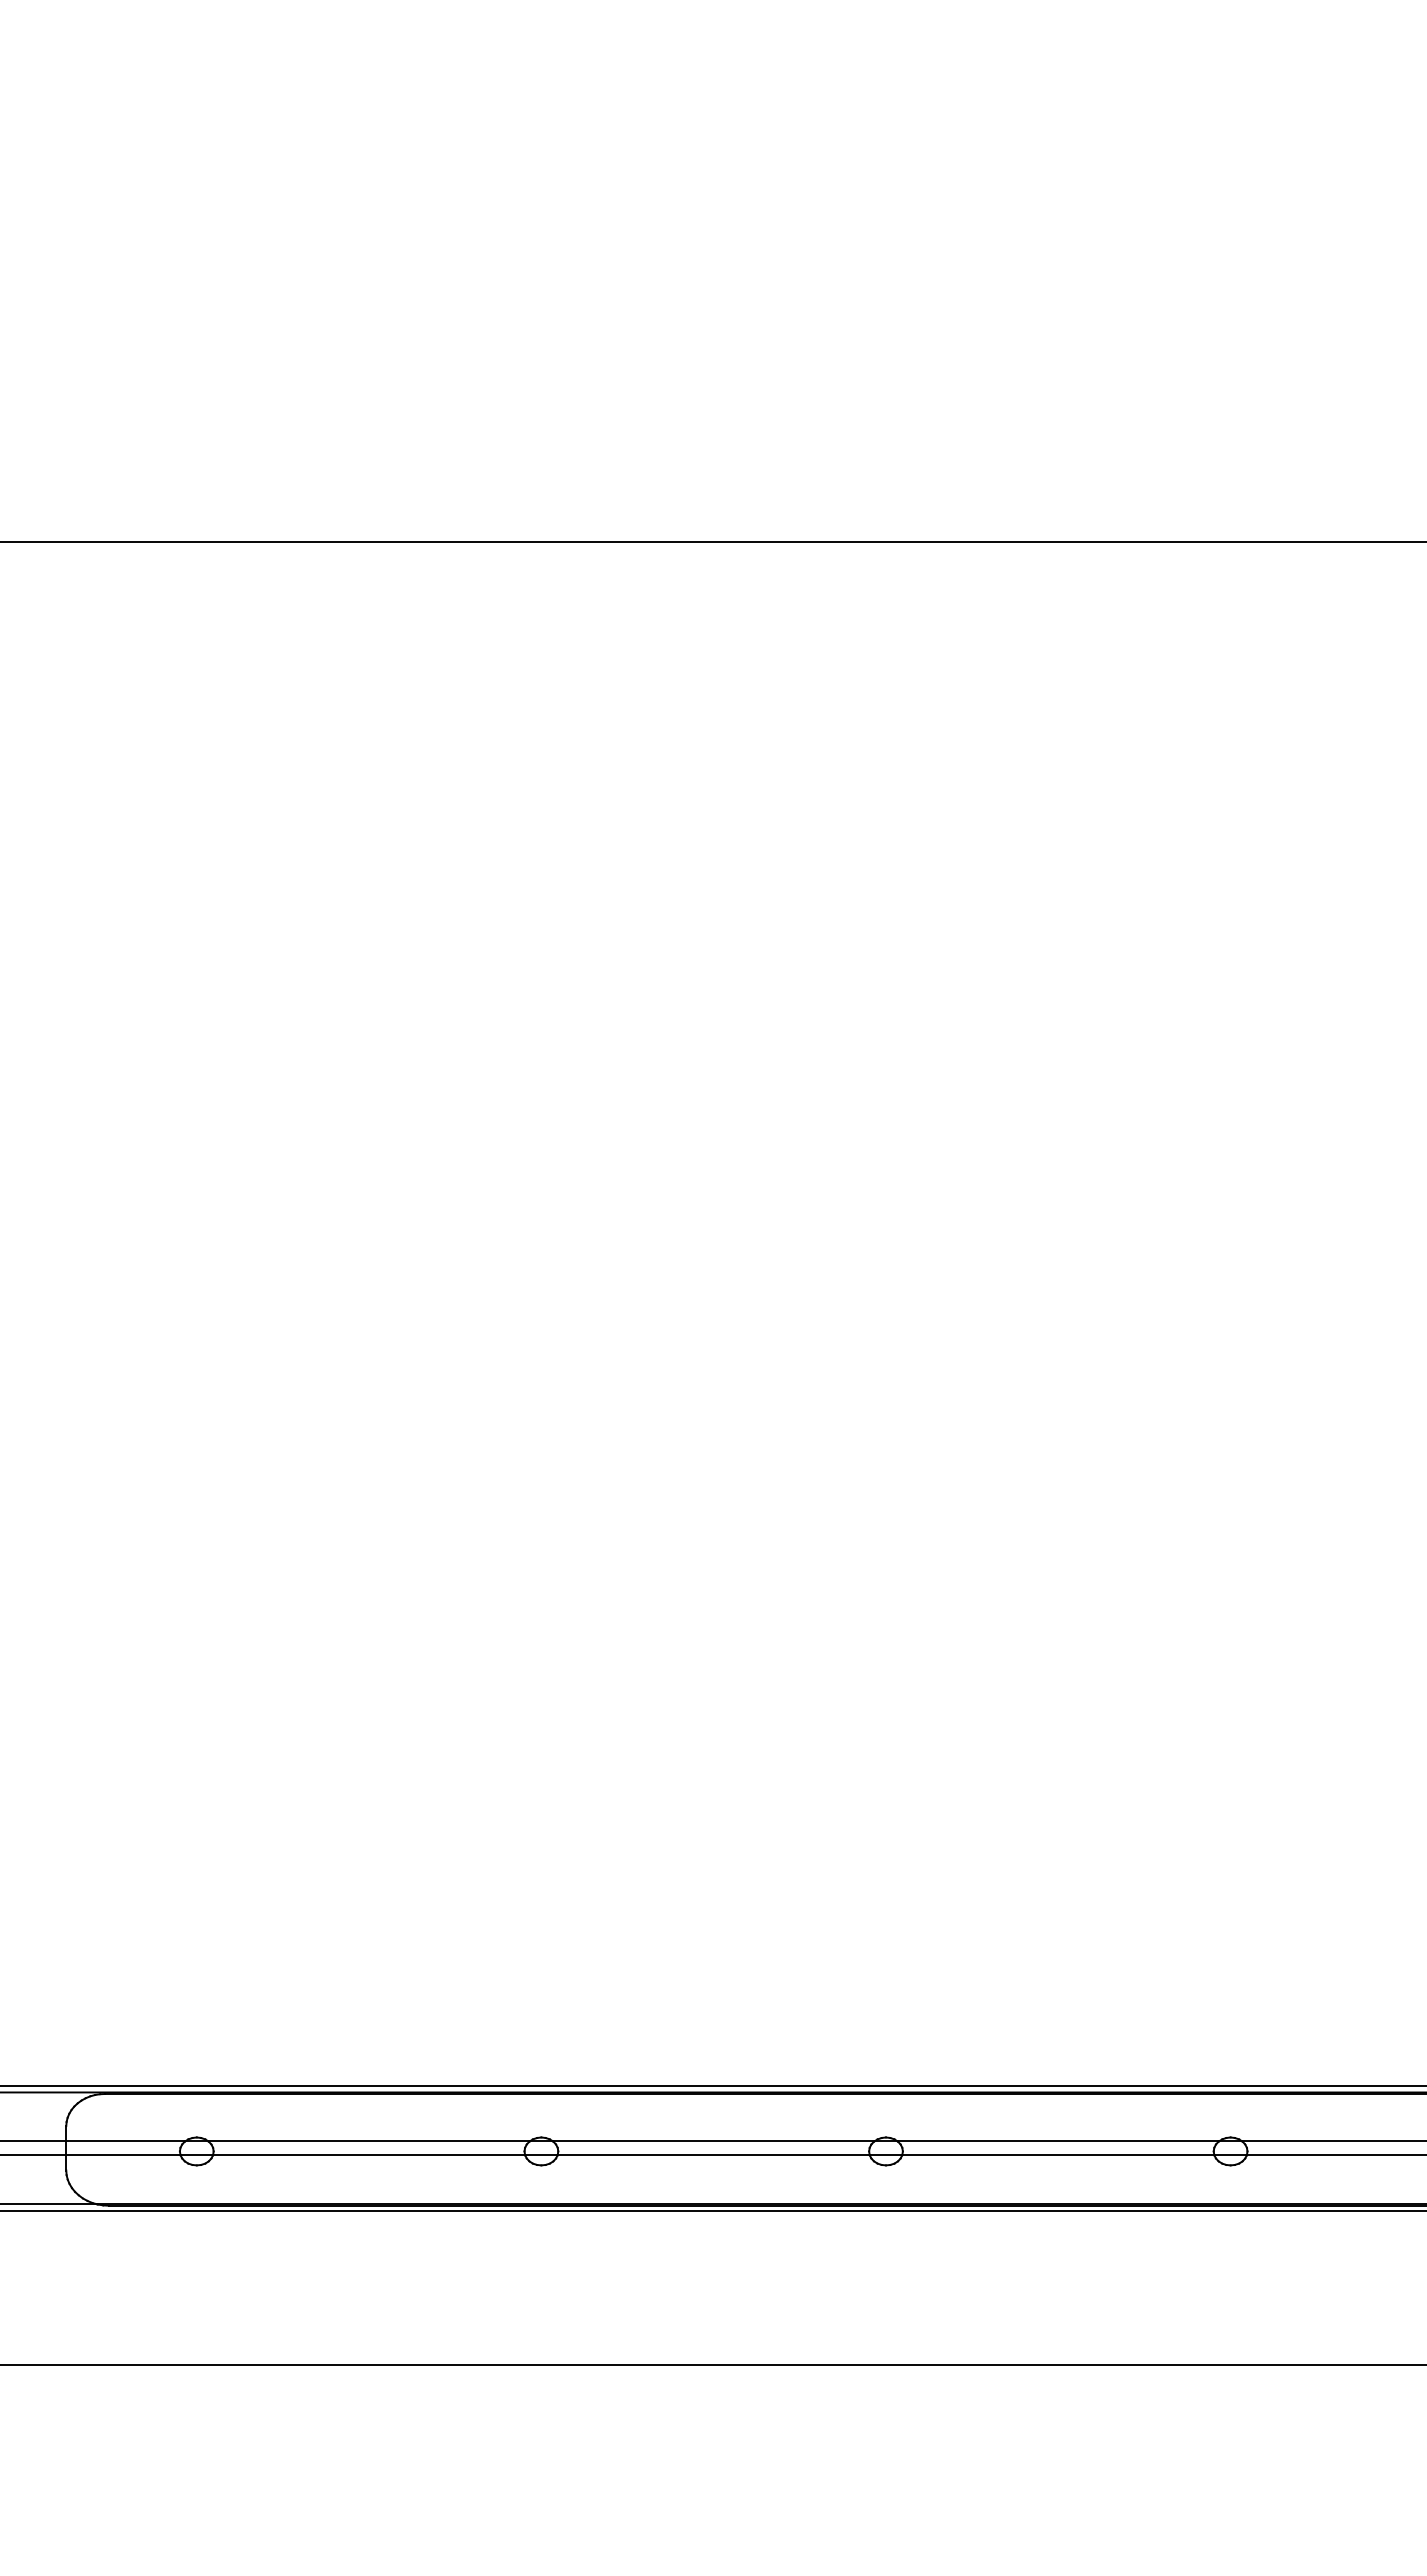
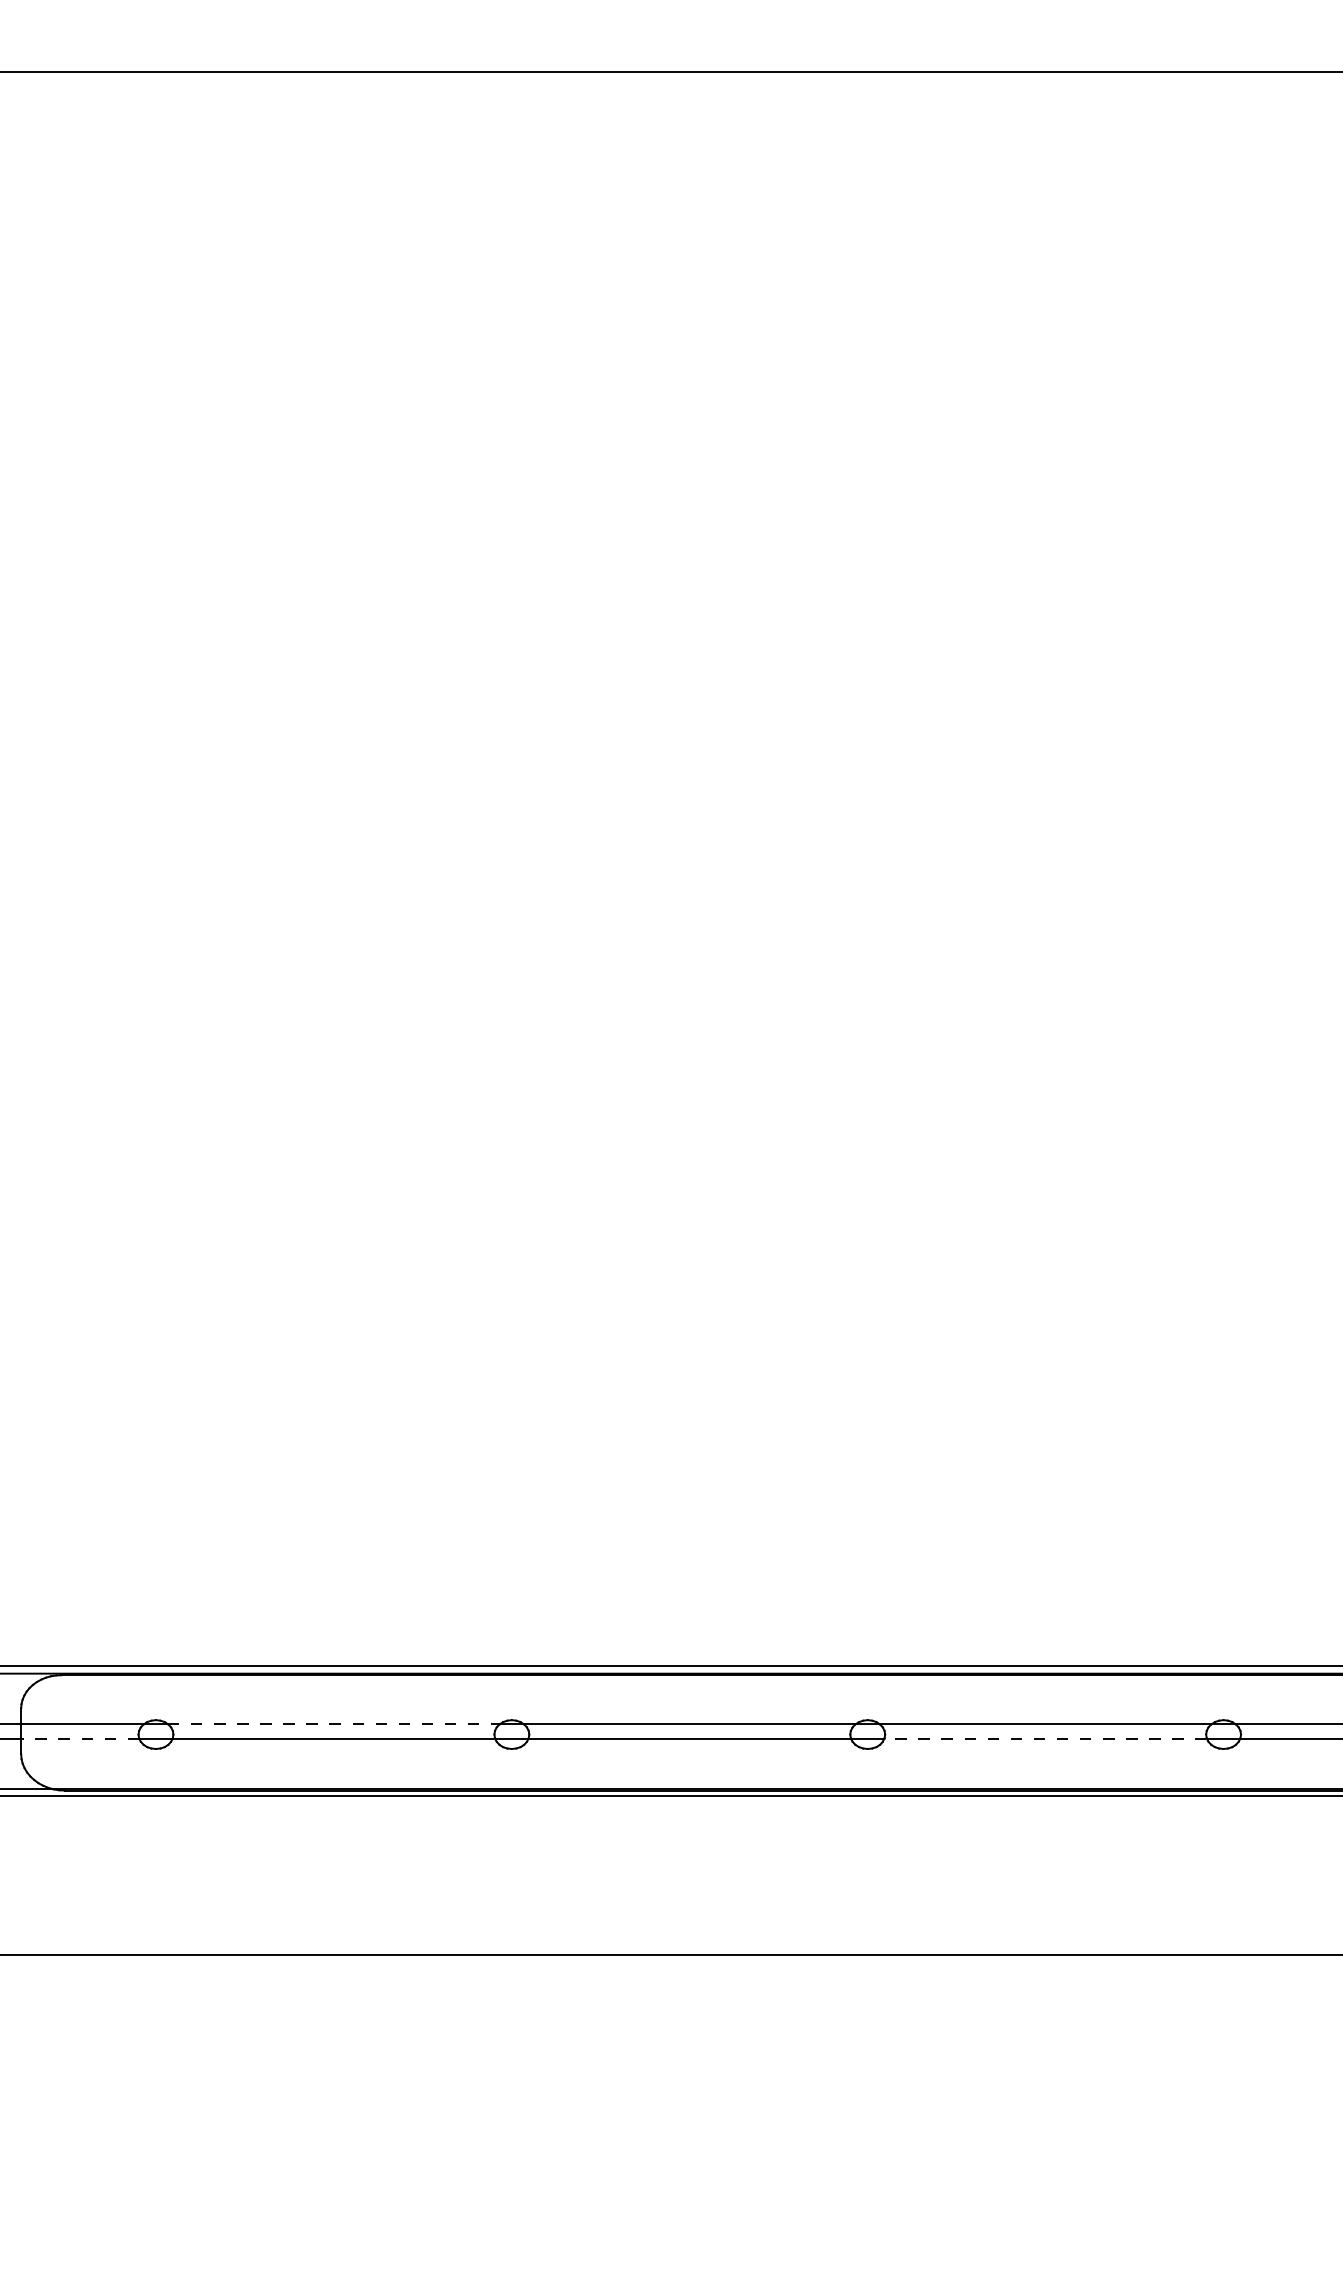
line: (369, 2141) -> (334, 1724), solid -> dashed
line: (122, 2155) -> (79, 1738), solid -> dashed
line: (1057, 2155) -> (1044, 1738), solid -> dashed

